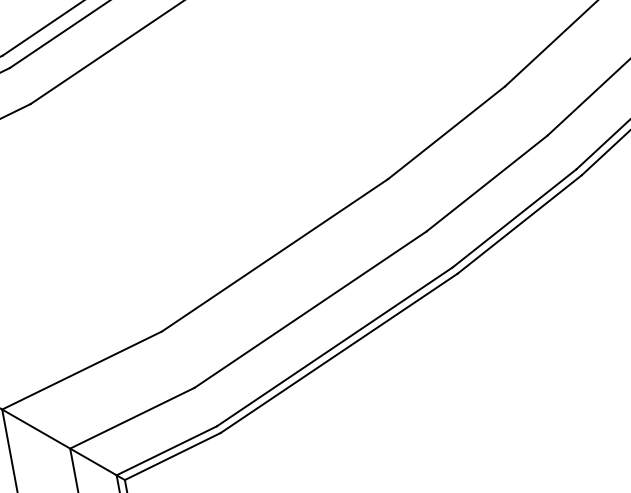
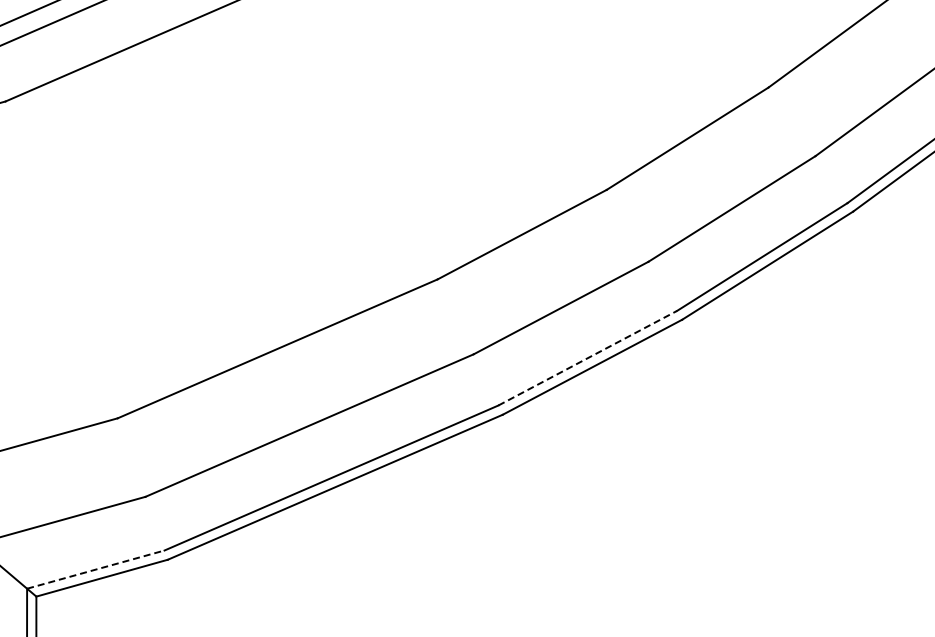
line: (515, 218) -> (588, 358), solid -> dashed
line: (167, 450) -> (96, 569), solid -> dashed

